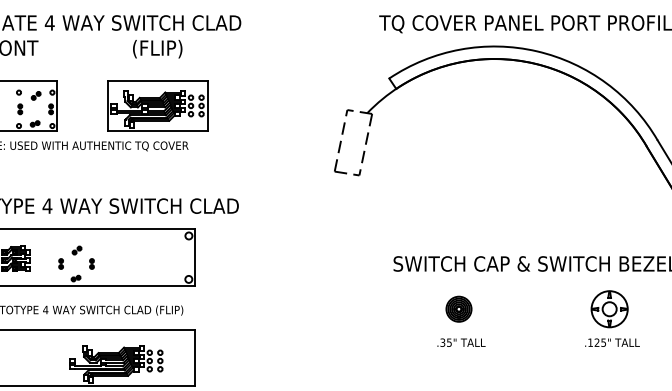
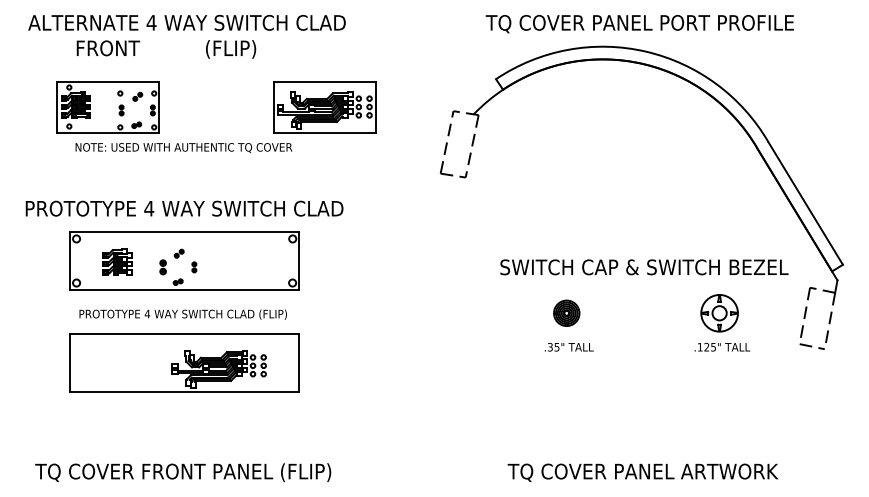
text: (158, 49) -> (231, 49), moved
part: (157, 106) -> (324, 107), moved
part: (60, 264) -> (162, 267), size x1.4

